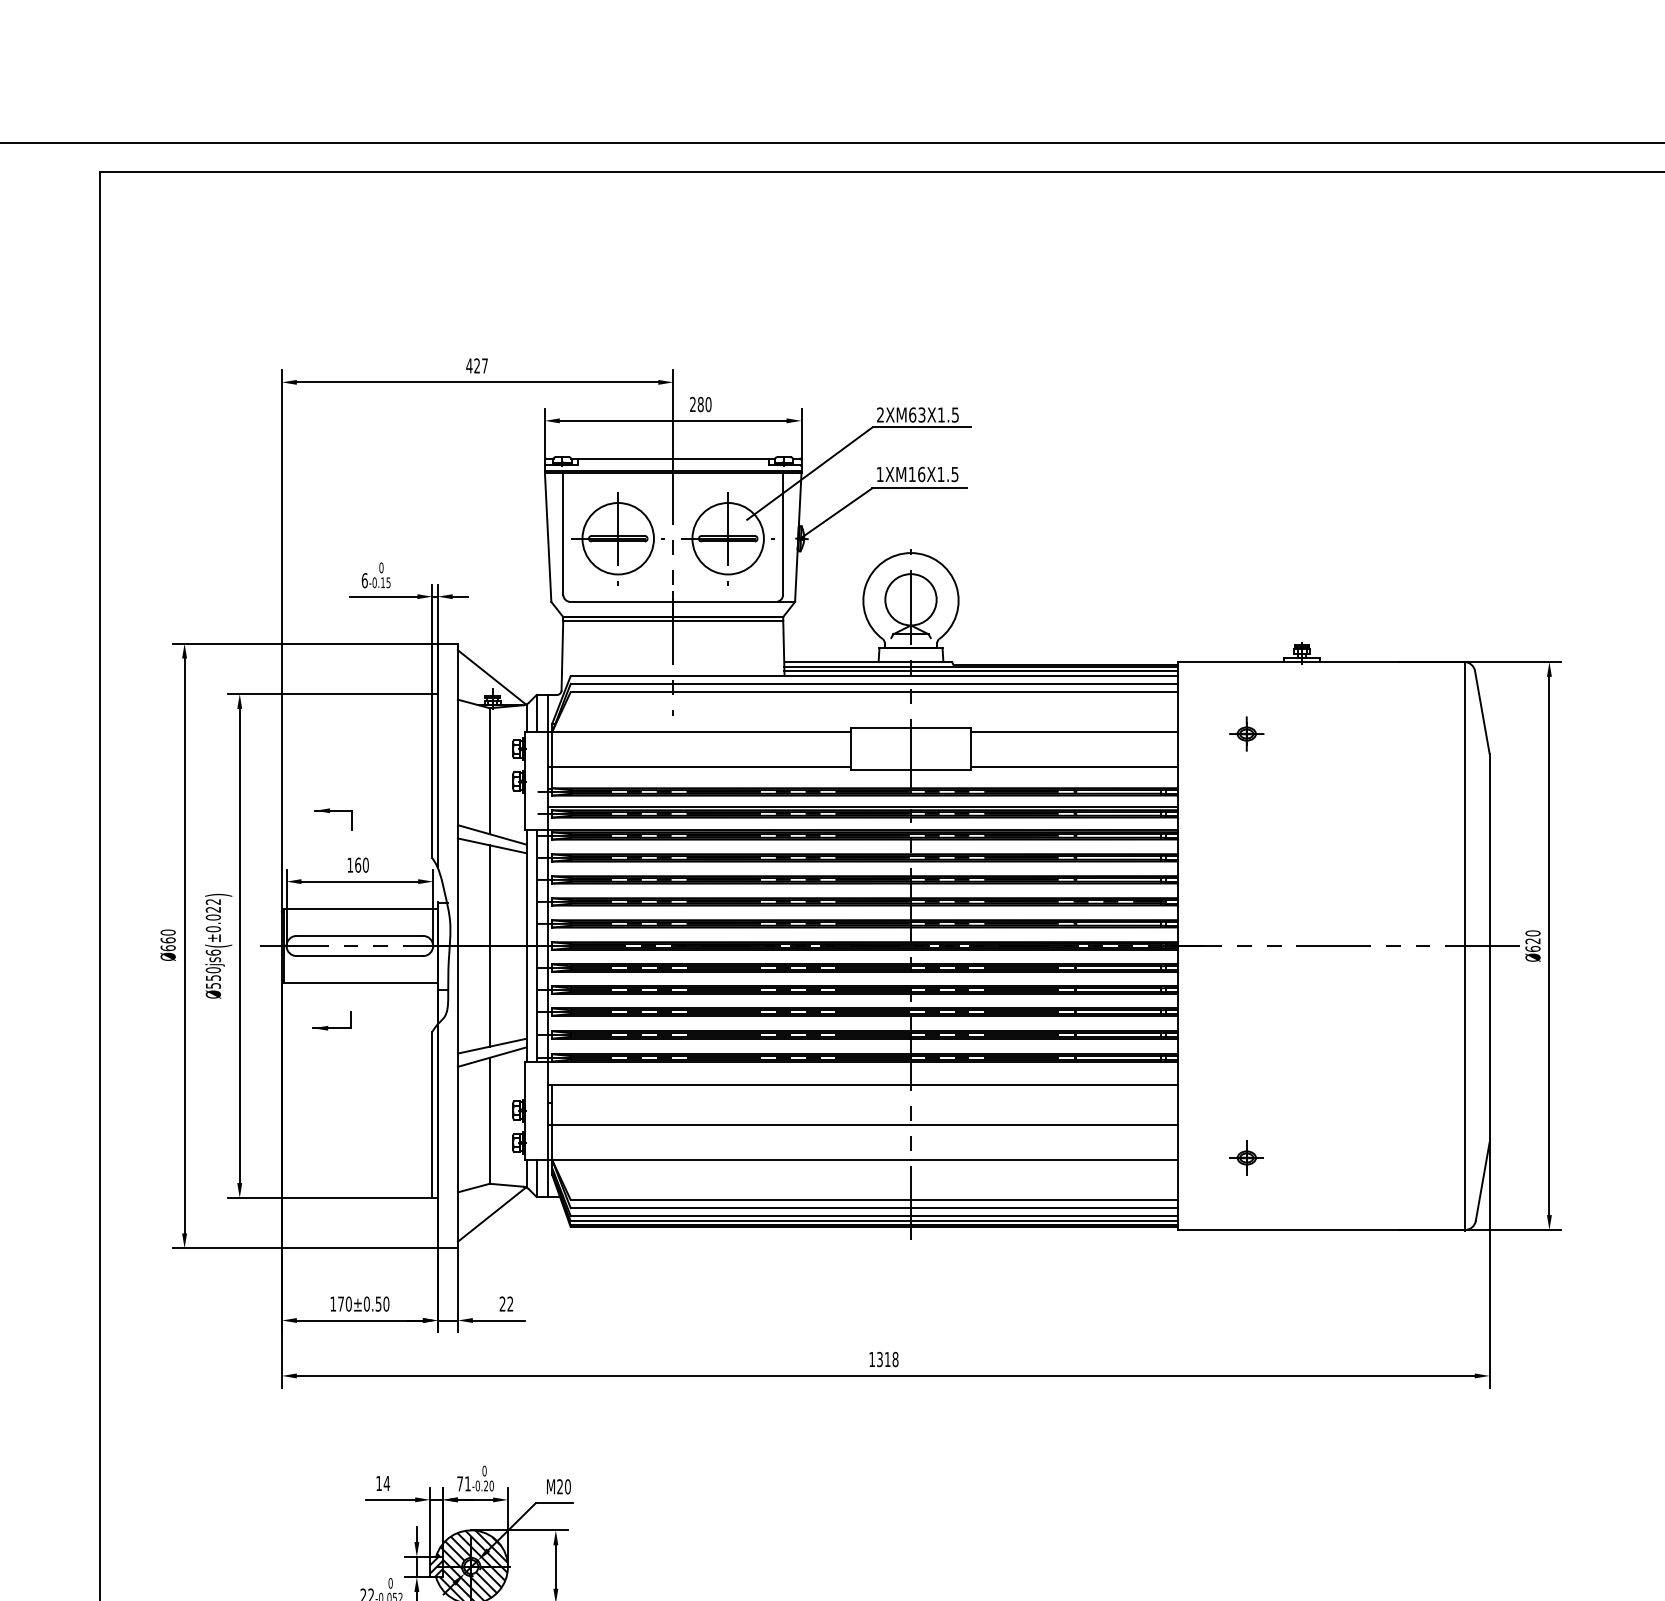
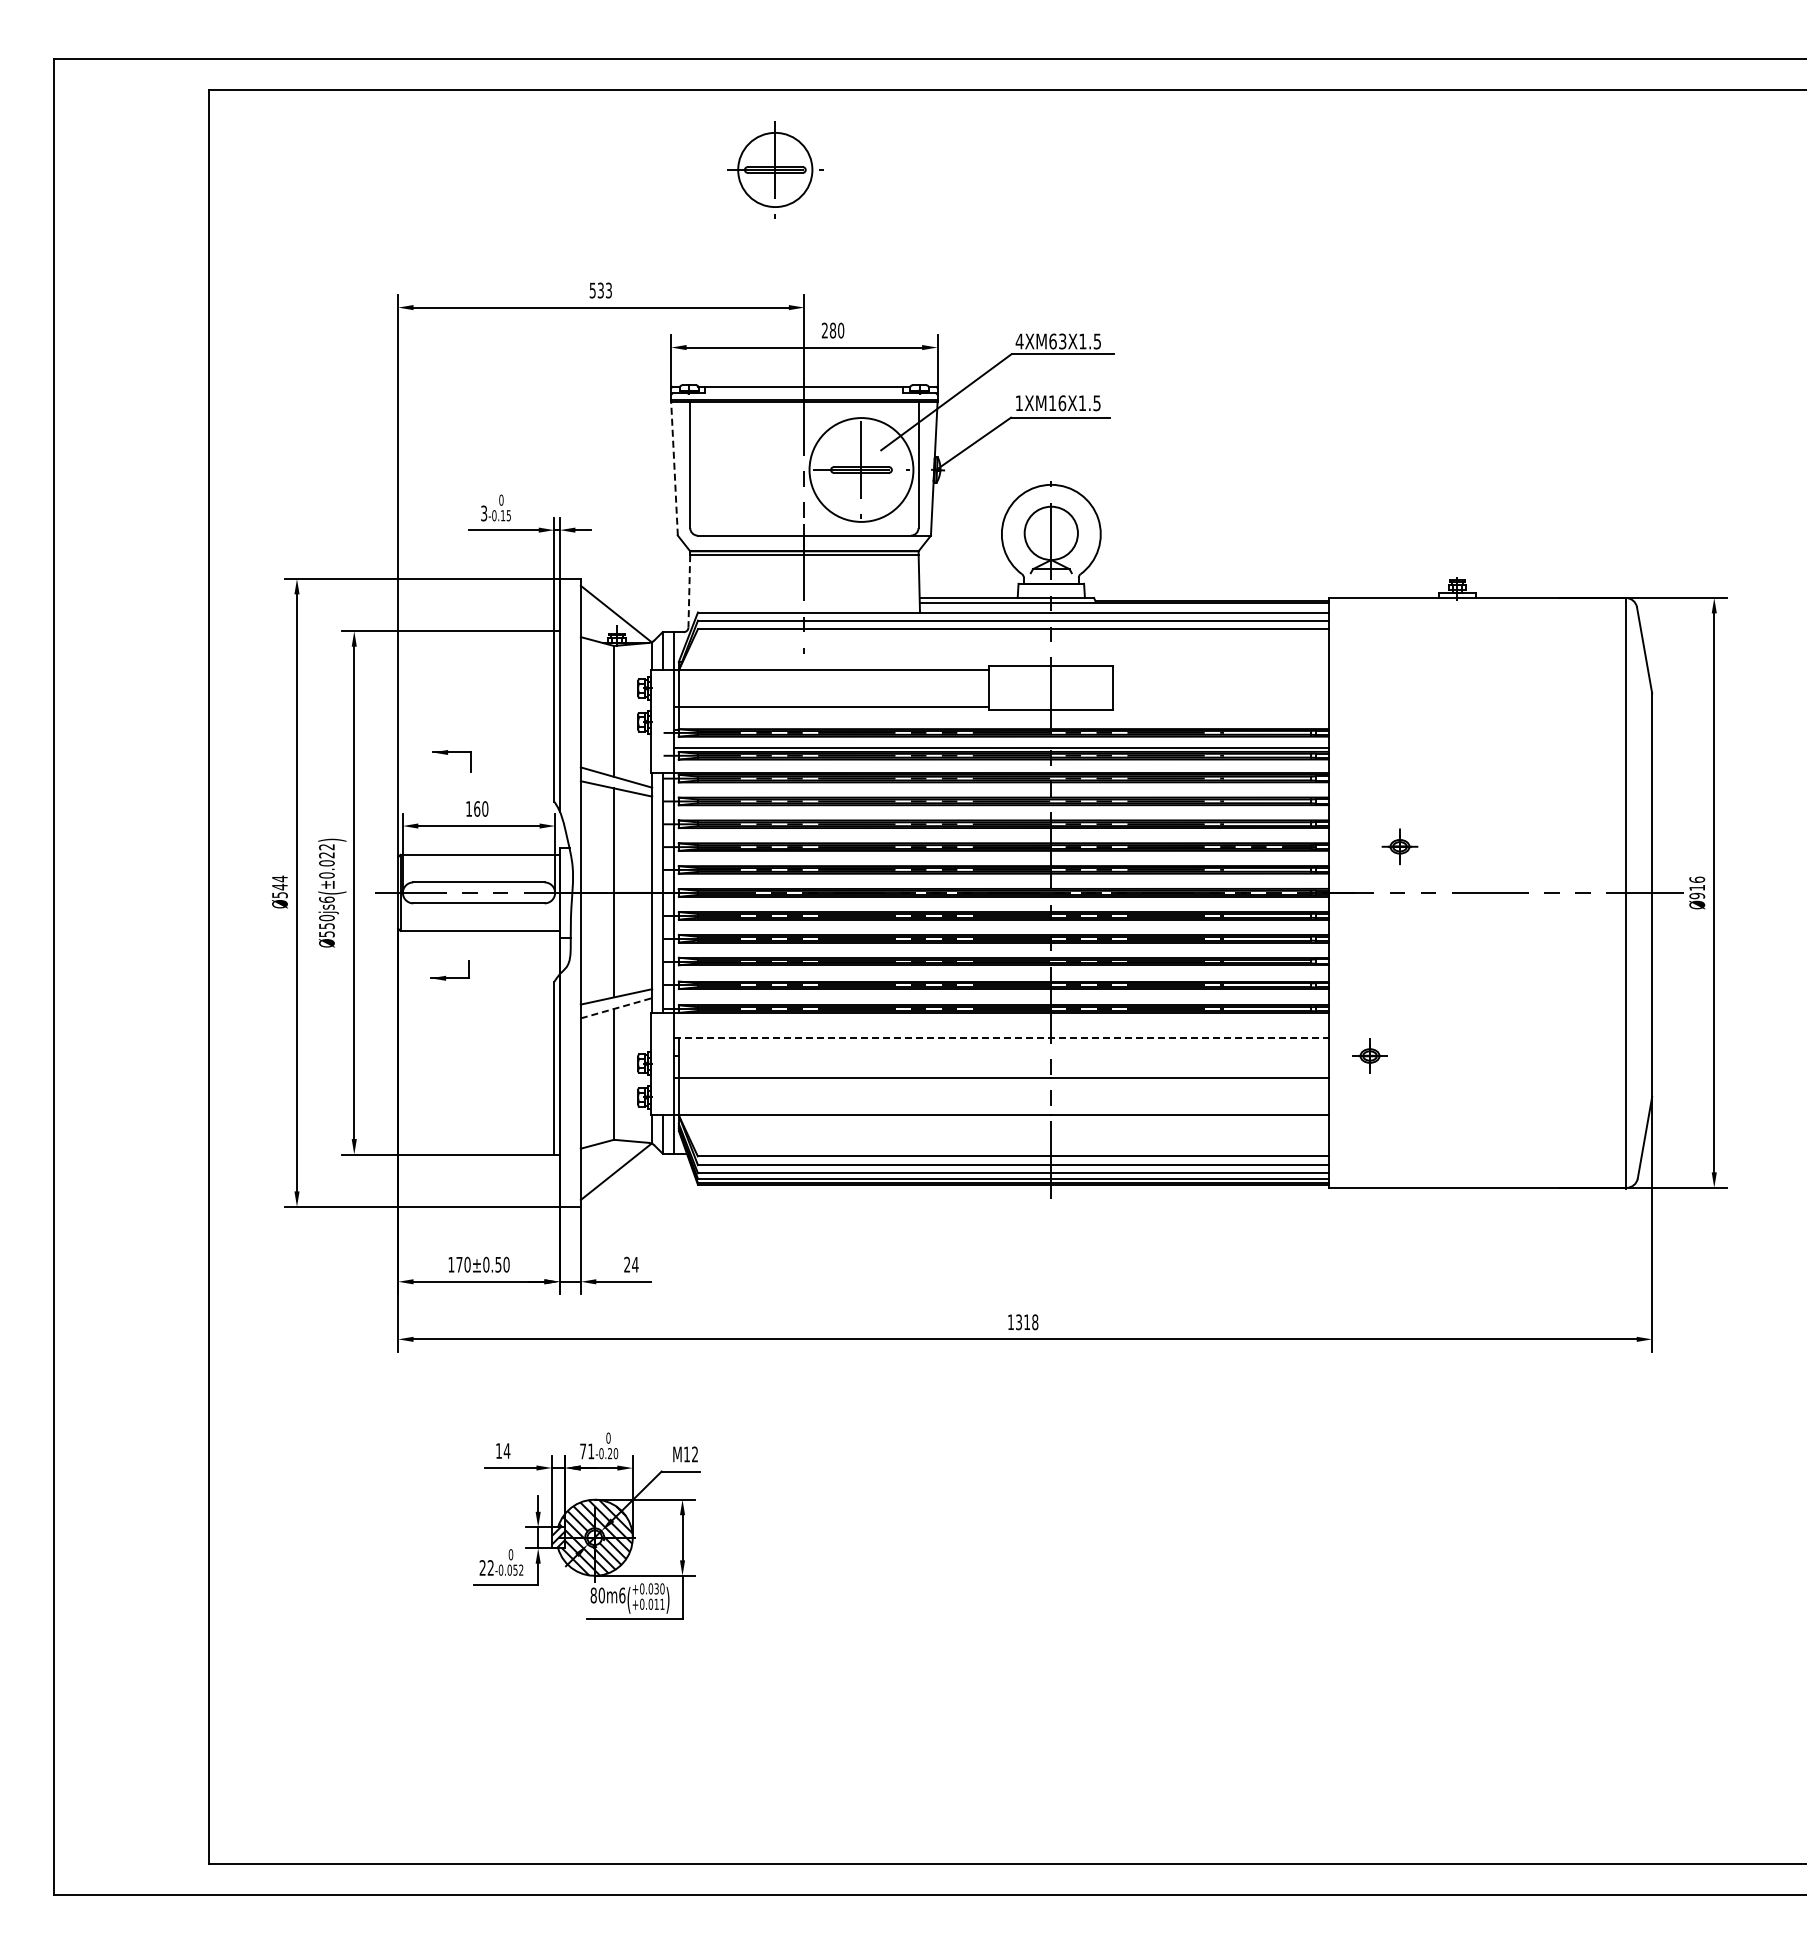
text: (476, 365) -> (600, 290), 427 -> 533
text: (880, 415) -> (1019, 341), 2XM63X1.5 -> 4XM63X1.5
line: (548, 537) -> (674, 468), solid -> dashed
part: (618, 538) -> (775, 169), moved
circle: (728, 538) -> (861, 469), size x1.4
text: (365, 580) -> (484, 513), 6 -> 3
line: (562, 655) -> (689, 591), solid -> dashed
line: (980, 671) -> (1123, 607), removed
line: (1073, 731) -> (1220, 670), removed
part: (1246, 733) -> (1399, 846), moved
line: (1073, 767) -> (1220, 707), removed
text: (167, 939) -> (279, 886), Ø660 -> Ø544
text: (1533, 940) -> (1697, 887), Ø620 -> Ø916
line: (493, 1057) -> (617, 1008), solid -> dashed
line: (863, 1085) -> (1001, 1037), solid -> dashed
part: (1246, 1157) -> (1369, 1055), moved
text: (510, 1303) -> (635, 1264), 22 -> 24
text: (564, 1486) -> (691, 1454), M20 -> M12

